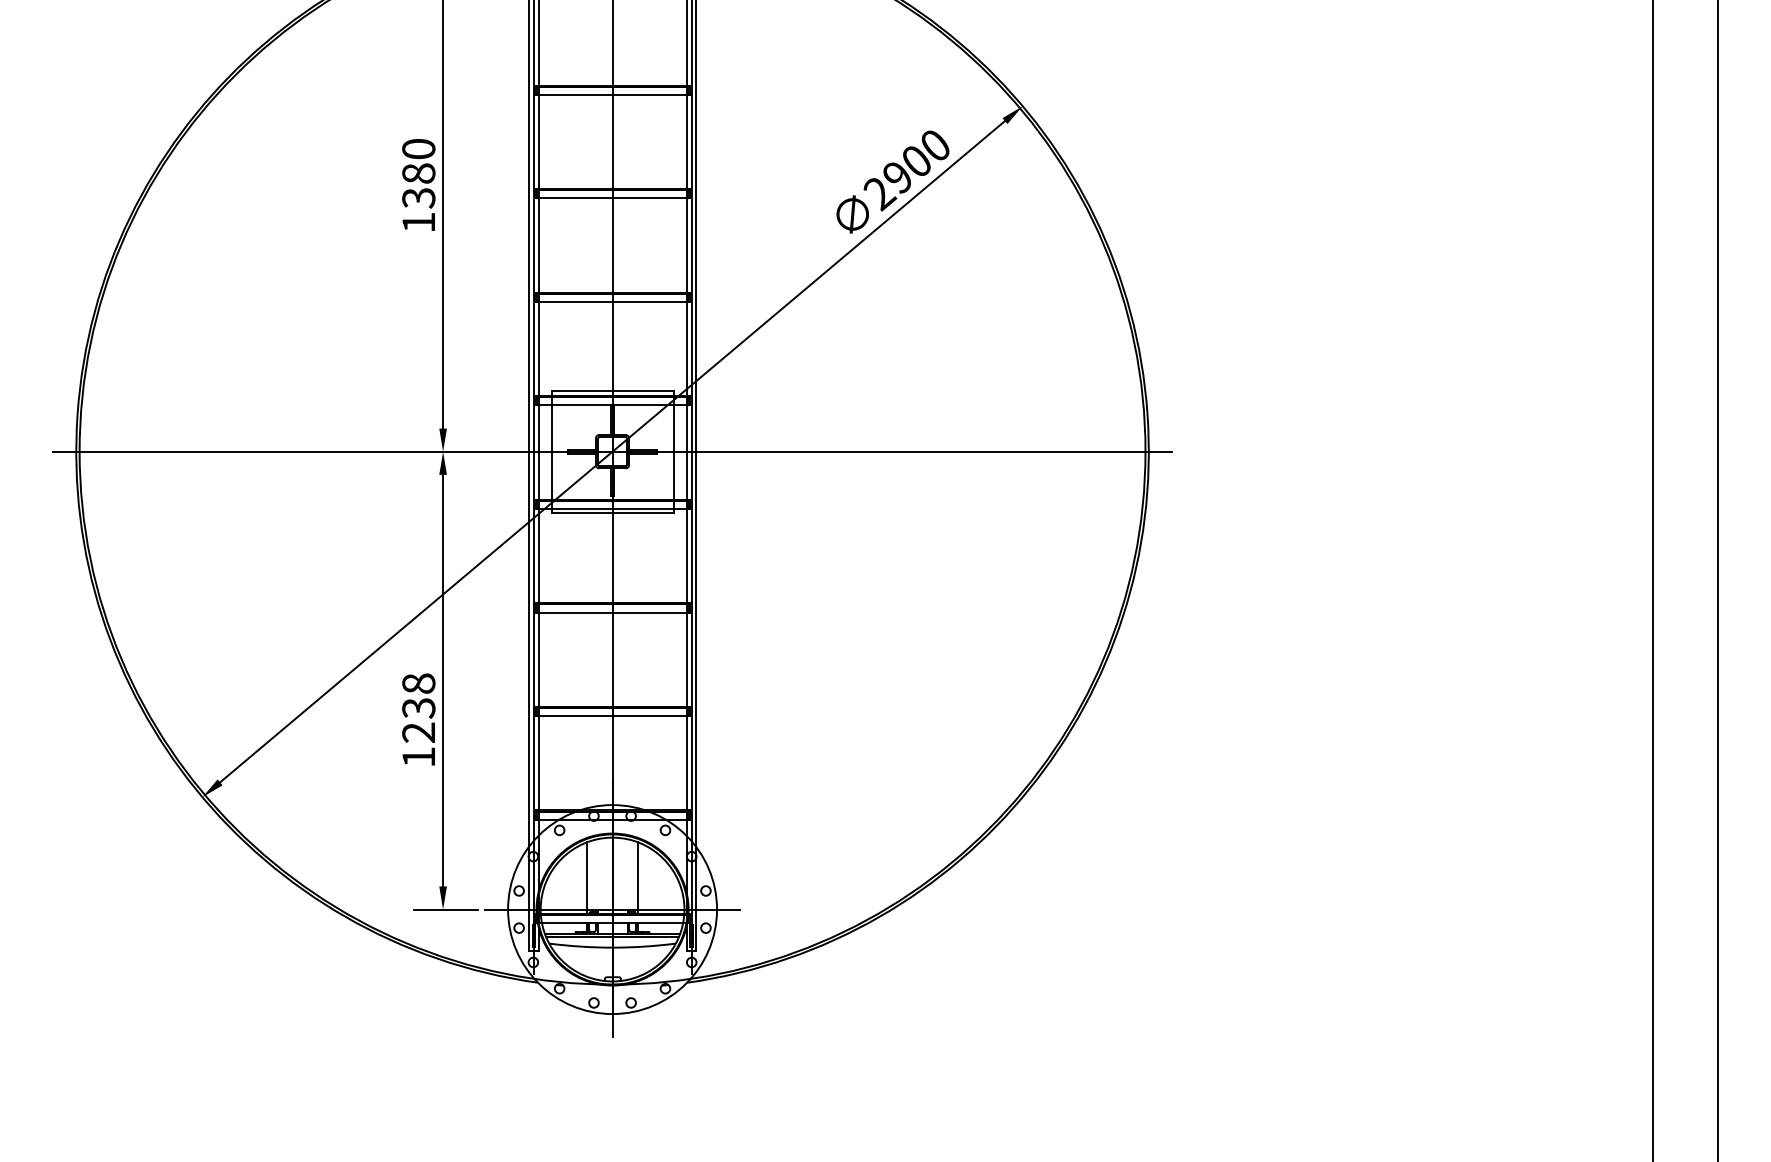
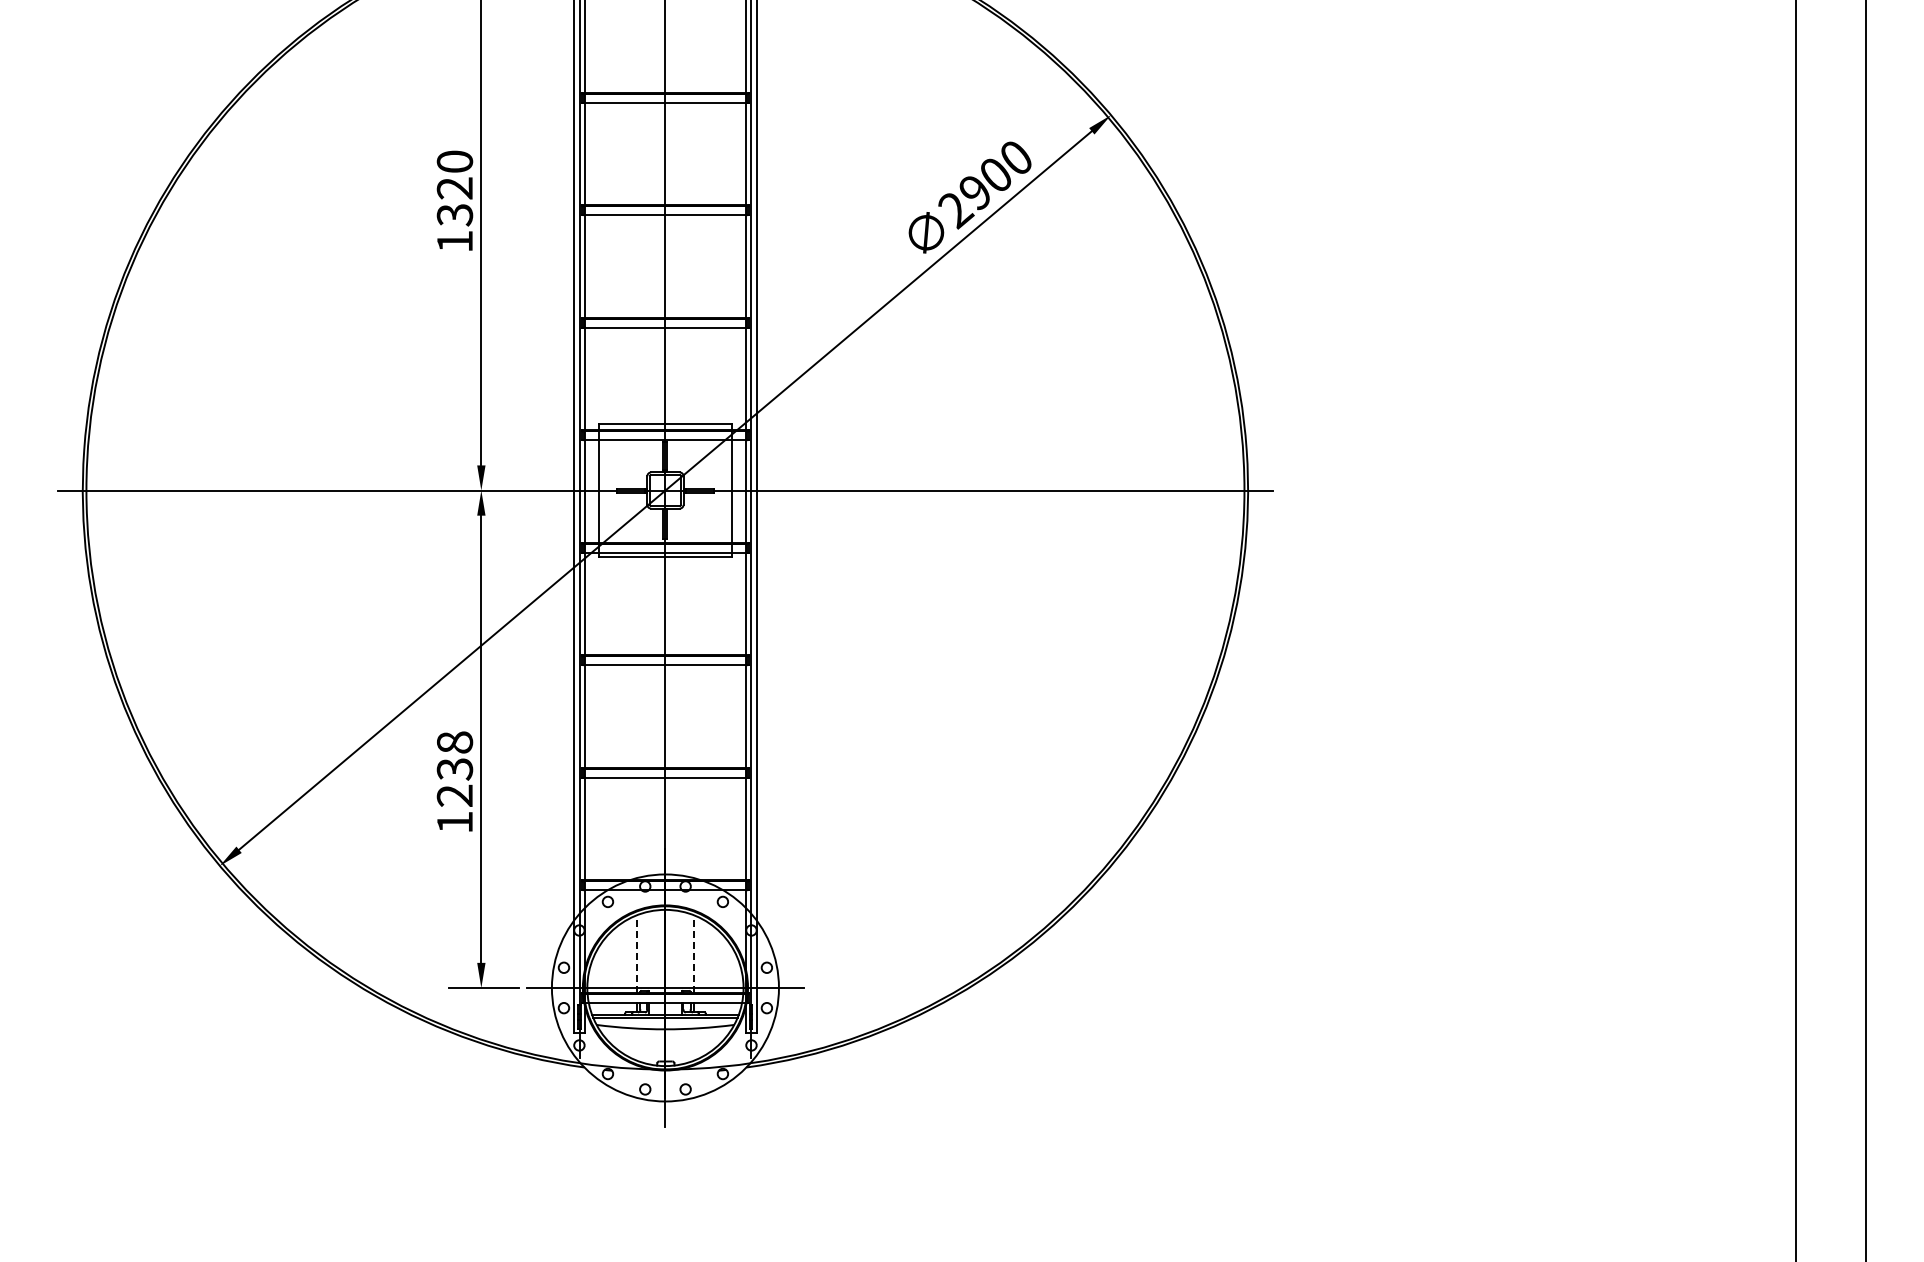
text: (418, 173) -> (454, 188), 1380 -> 1320
line: (586, 877) -> (637, 953), solid -> dashed
line: (638, 877) -> (693, 953), solid -> dashed

